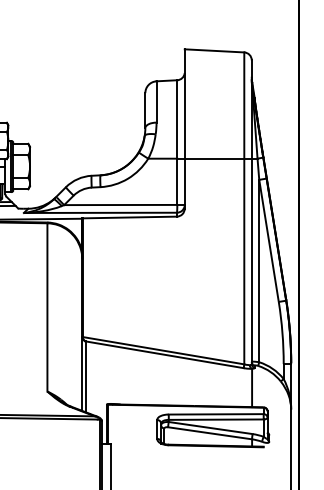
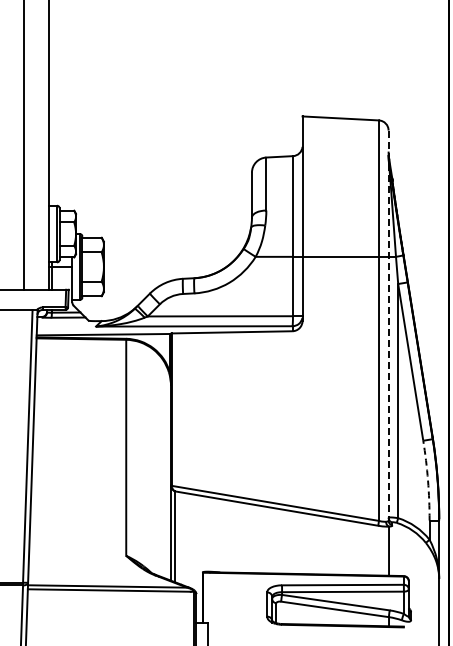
line: (251, 212) -> (388, 325), solid -> dashed
arc: (282, 332) -> (428, 480), solid -> dashed

